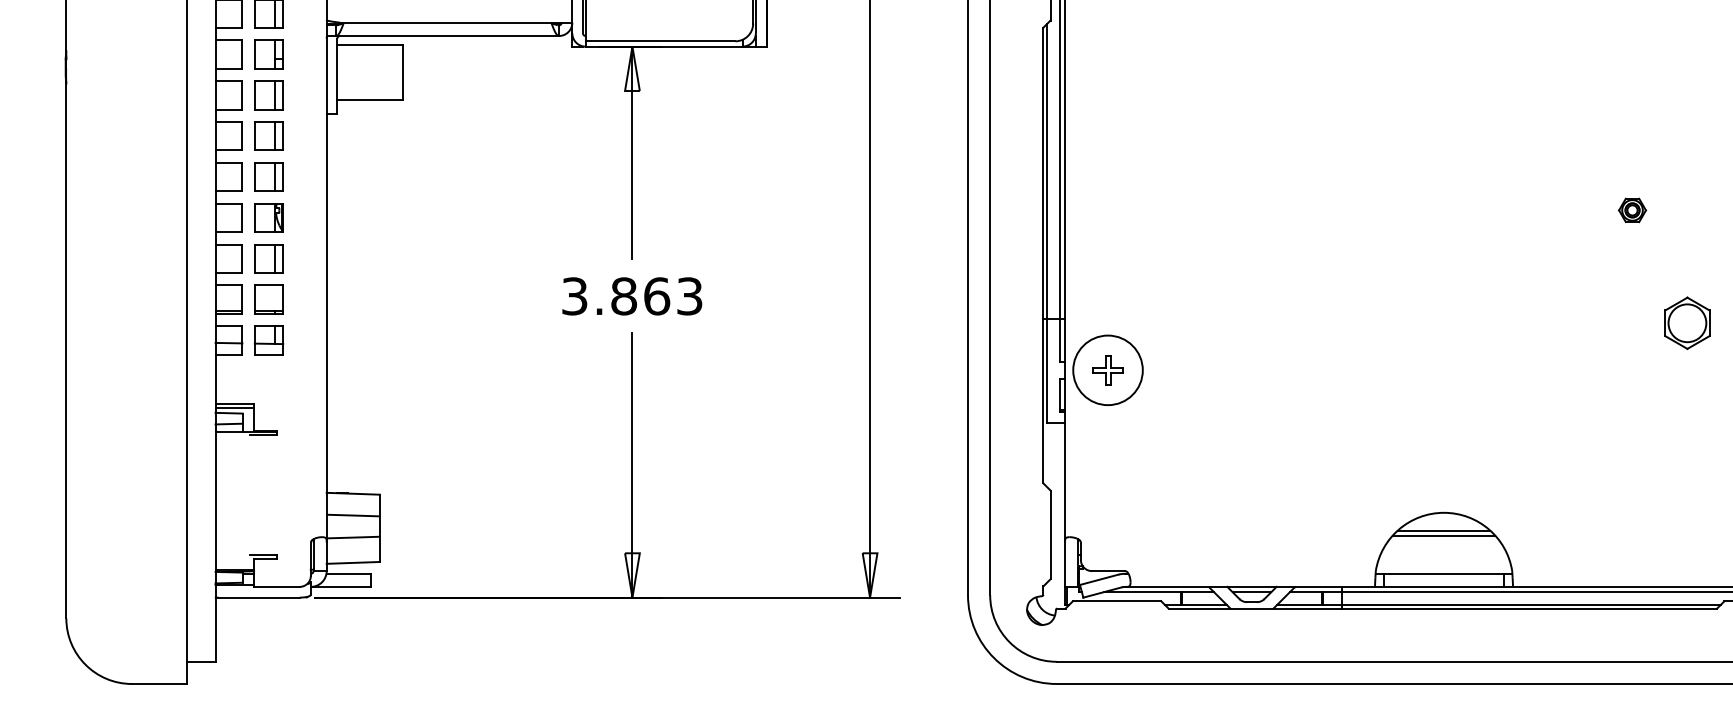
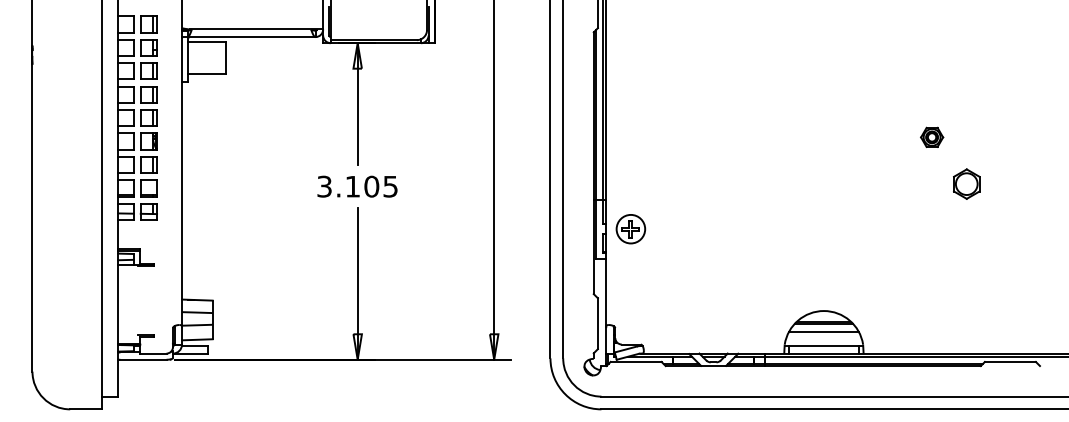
part: (1632, 209) -> (932, 136), size x1.43
text: (656, 296) -> (371, 186), 3.863 -> 3.105
part: (1686, 322) -> (966, 183), moved
circle: (1107, 369) -> (630, 228), size x0.71
line: (1443, 550) -> (823, 332), added

